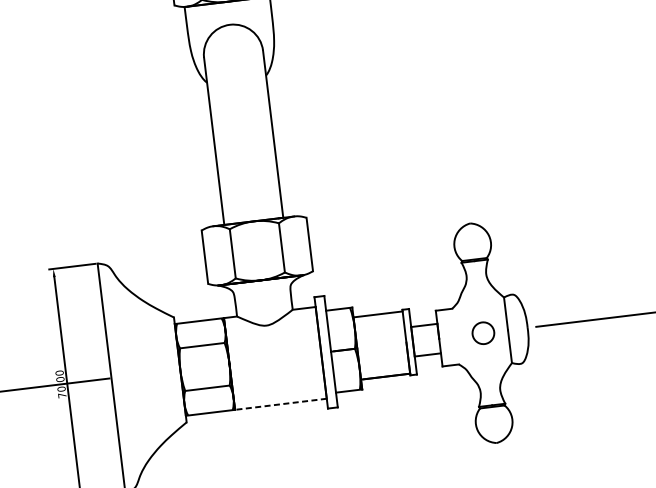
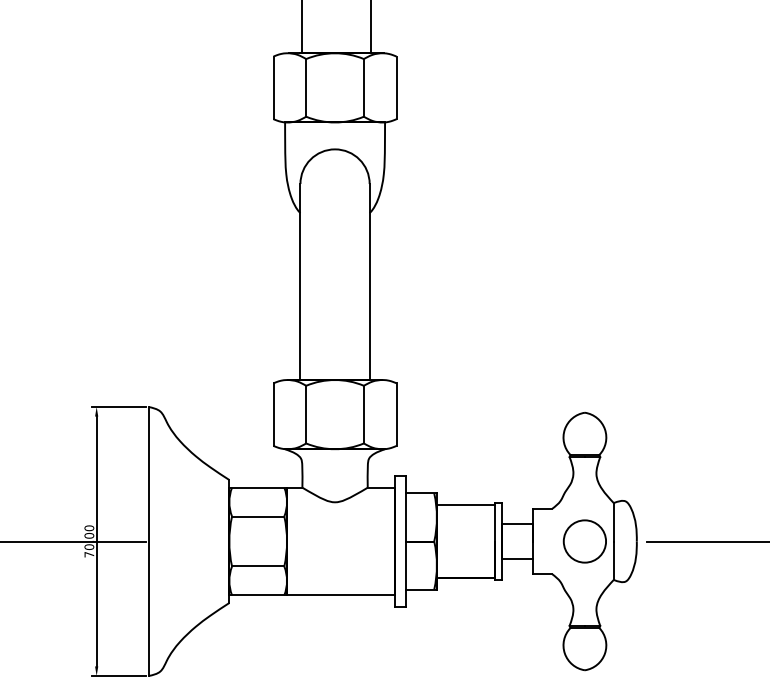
circle: (483, 333) -> (584, 541), size x1.67
line: (280, 404) -> (340, 595), dashed -> solid

